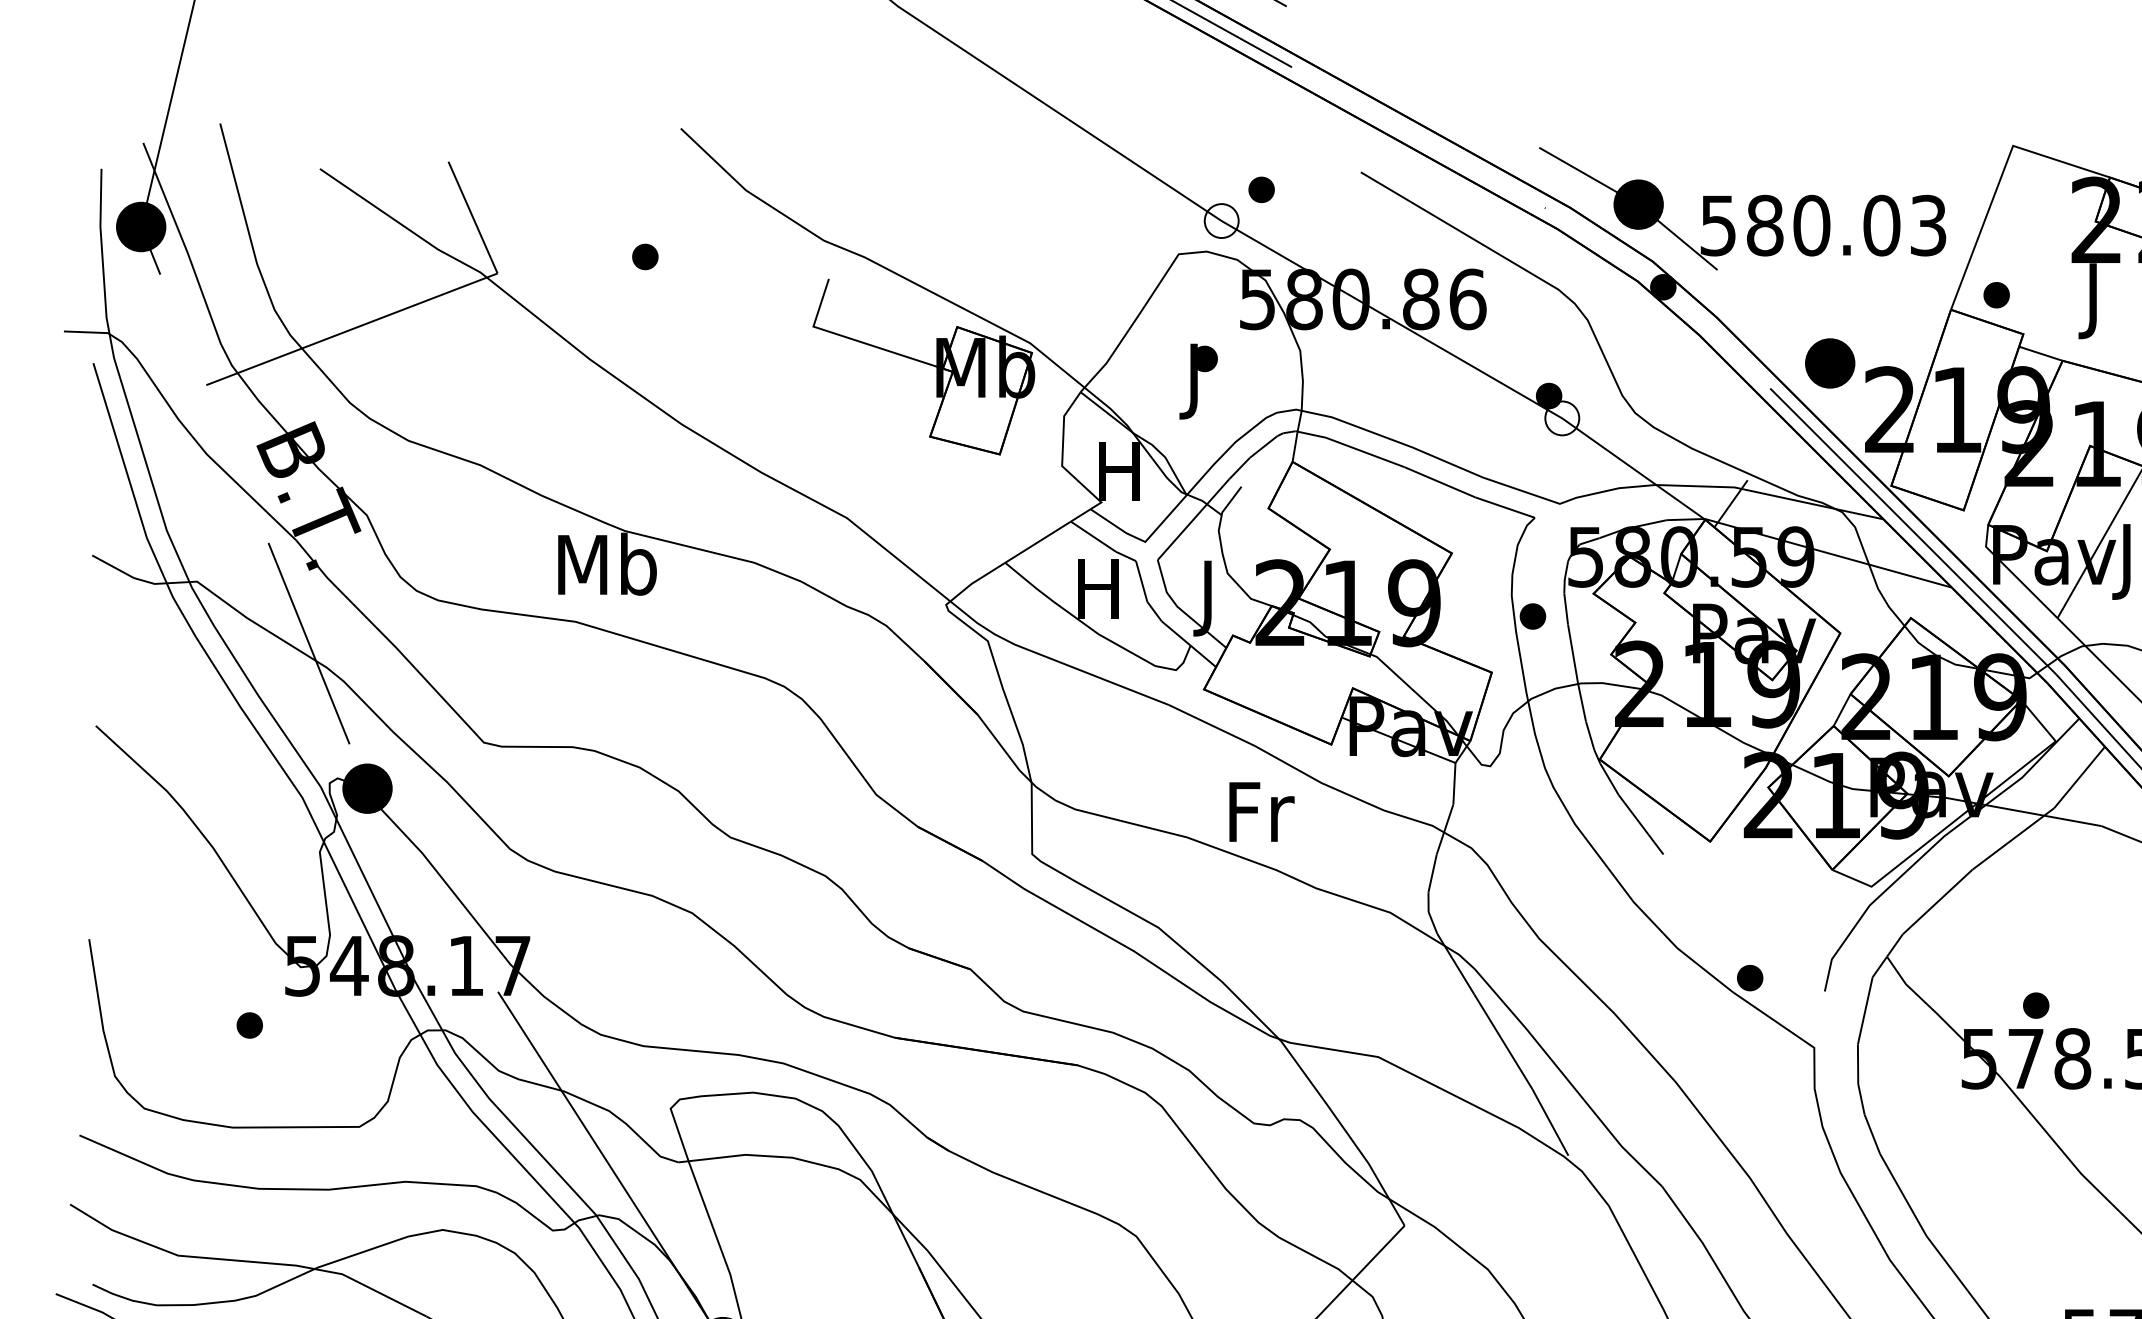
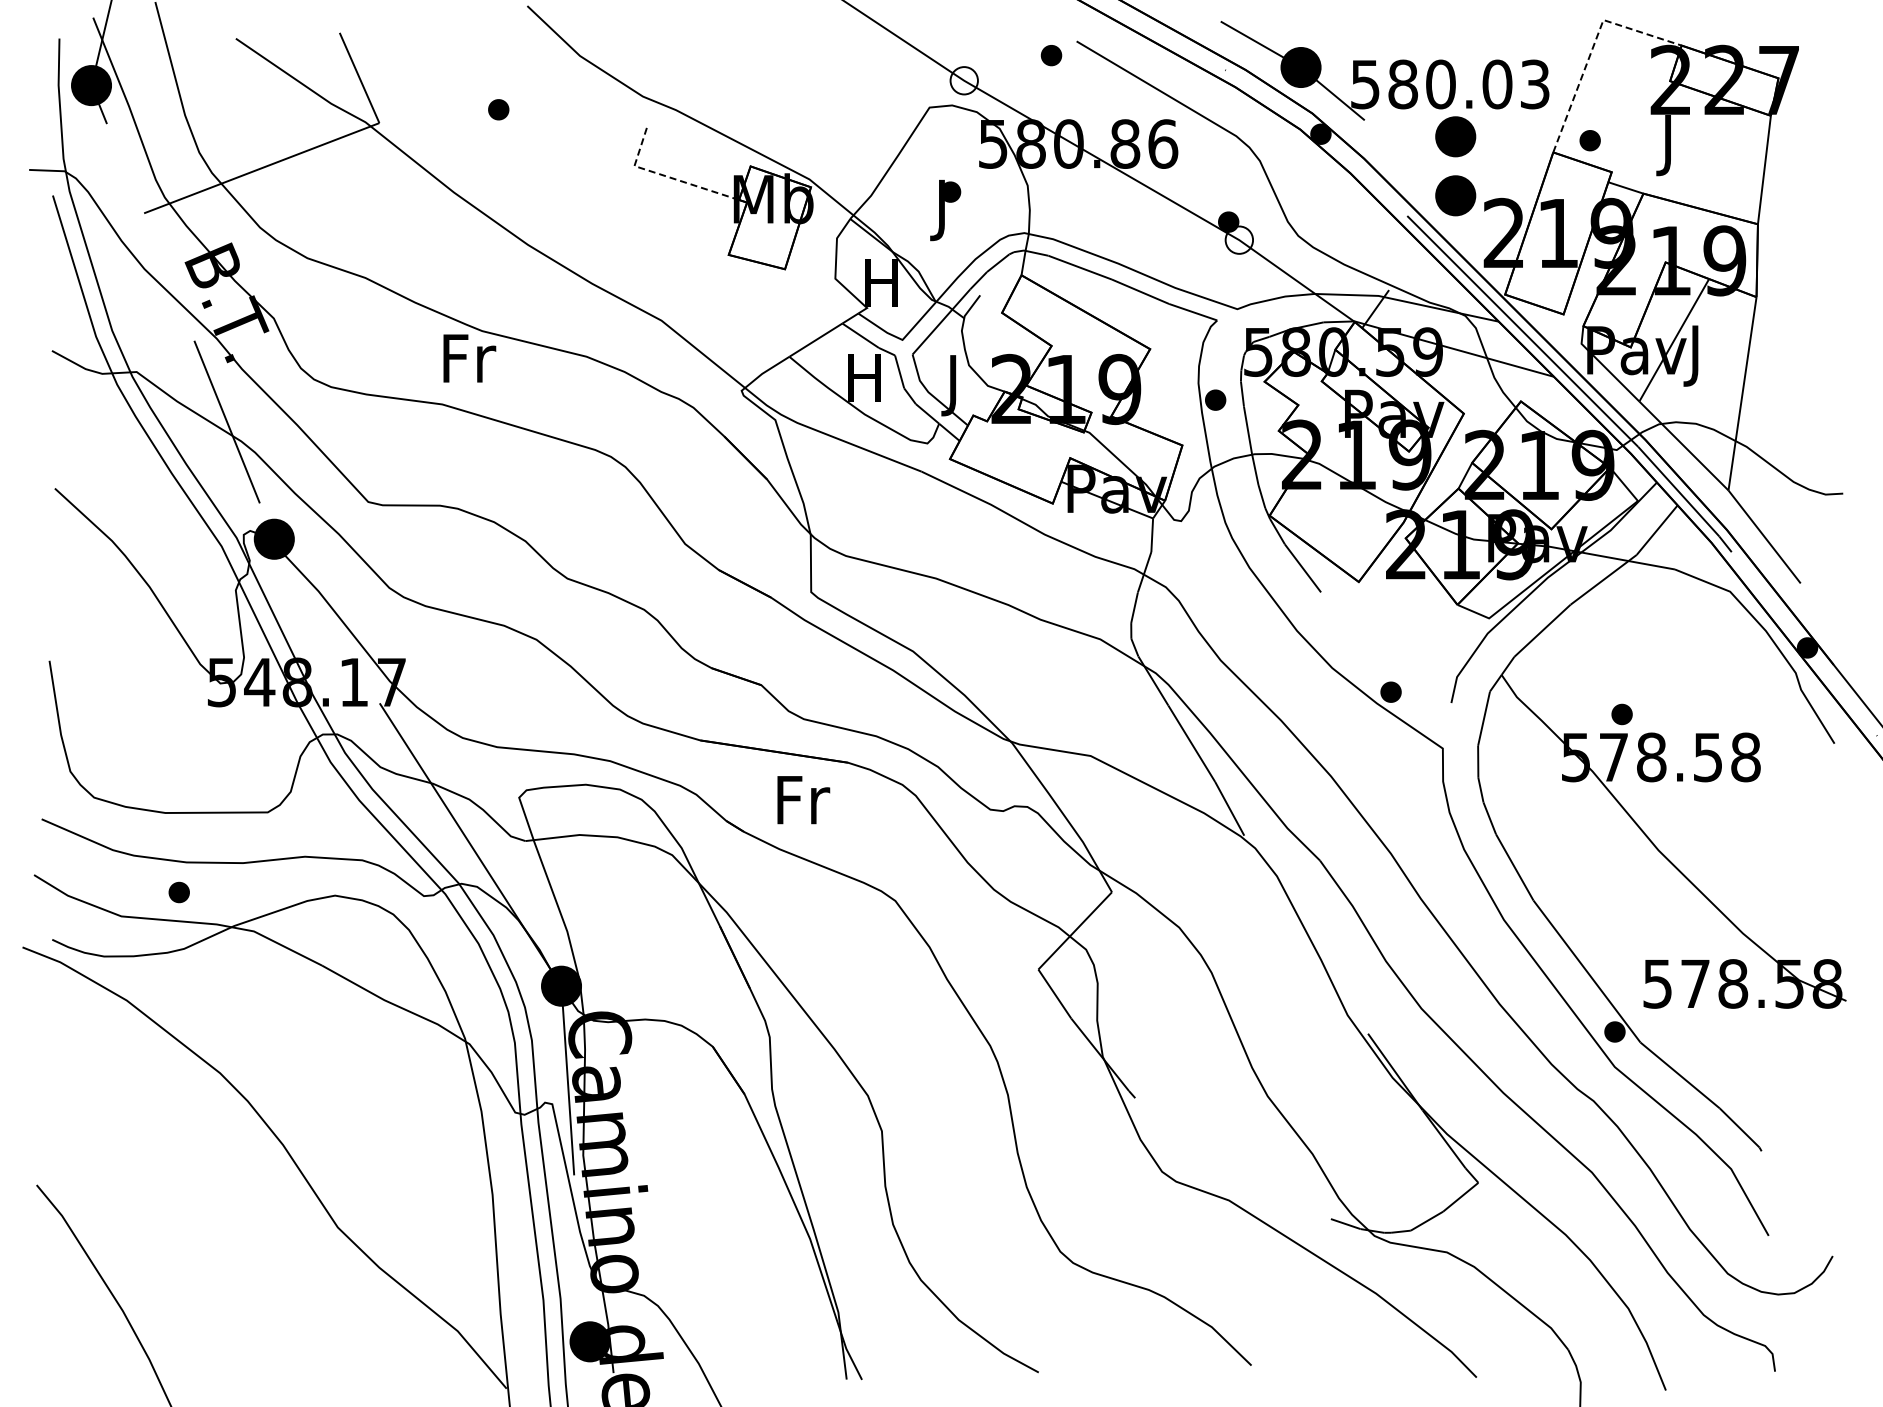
line: (2000, 179) -> (1593, 47), solid -> dashed
part: (1261, 189) -> (1051, 55), moved
part: (1829, 290) -> (1455, 136), added
line: (853, 339) -> (666, 176), solid -> dashed
text: (607, 563) -> (468, 357), Mb -> Fr
text: (1261, 812) -> (803, 800), moved
part: (248, 1025) -> (178, 892), moved

